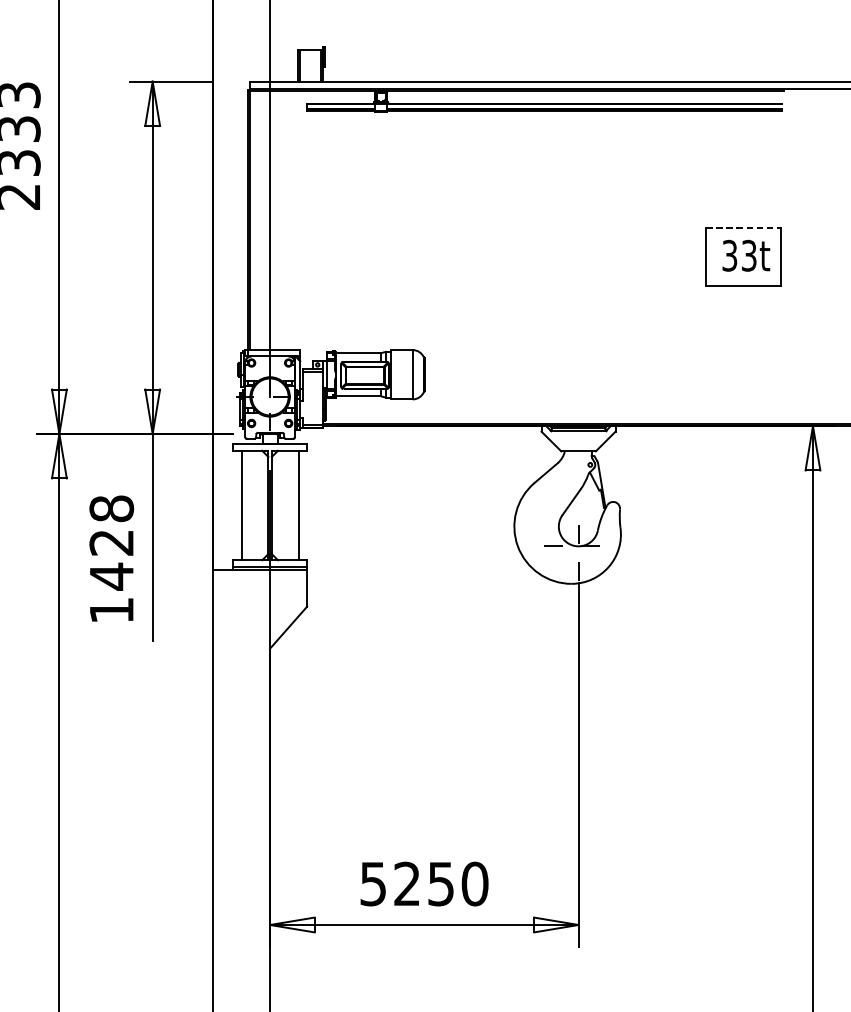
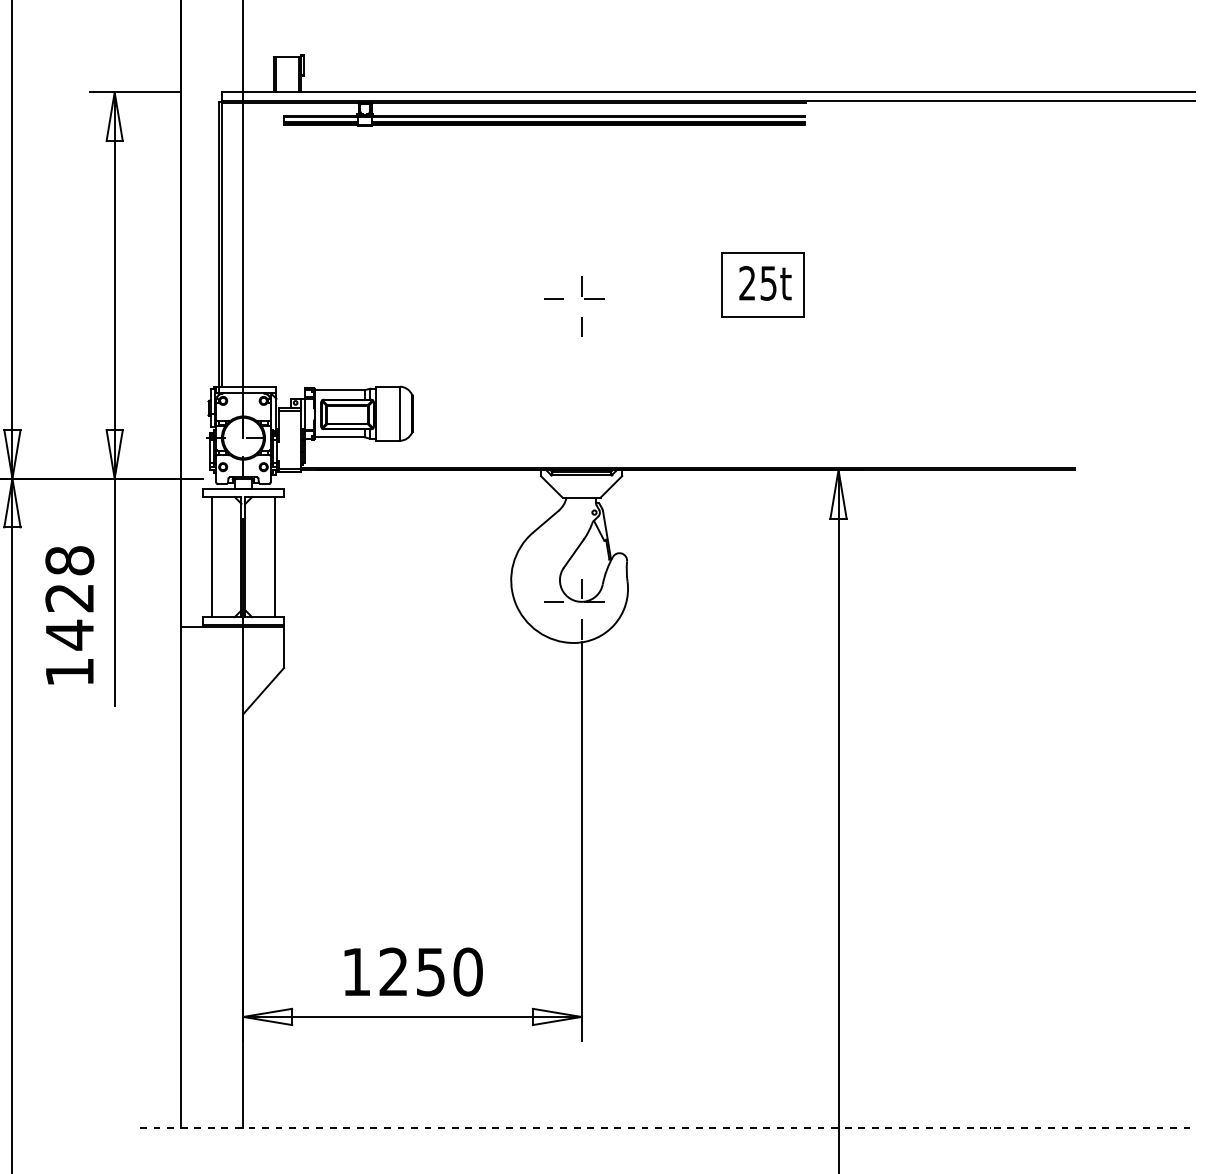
line: (743, 228) -> (762, 253), dashed -> solid
text: (739, 255) -> (757, 282), 33t -> 25t
part: (578, 267) -> (581, 296), added
text: (373, 884) -> (356, 972), 5250 -> 1250

